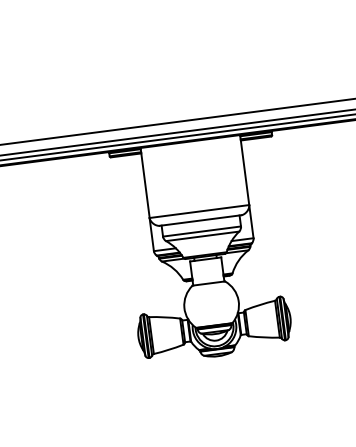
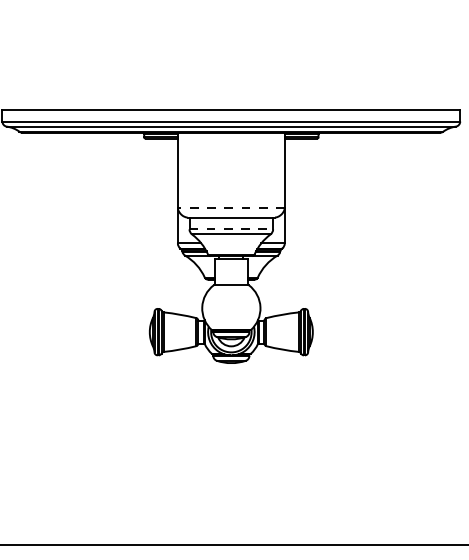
line: (198, 211) -> (230, 207), solid -> dashed
line: (202, 231) -> (231, 229), solid -> dashed

